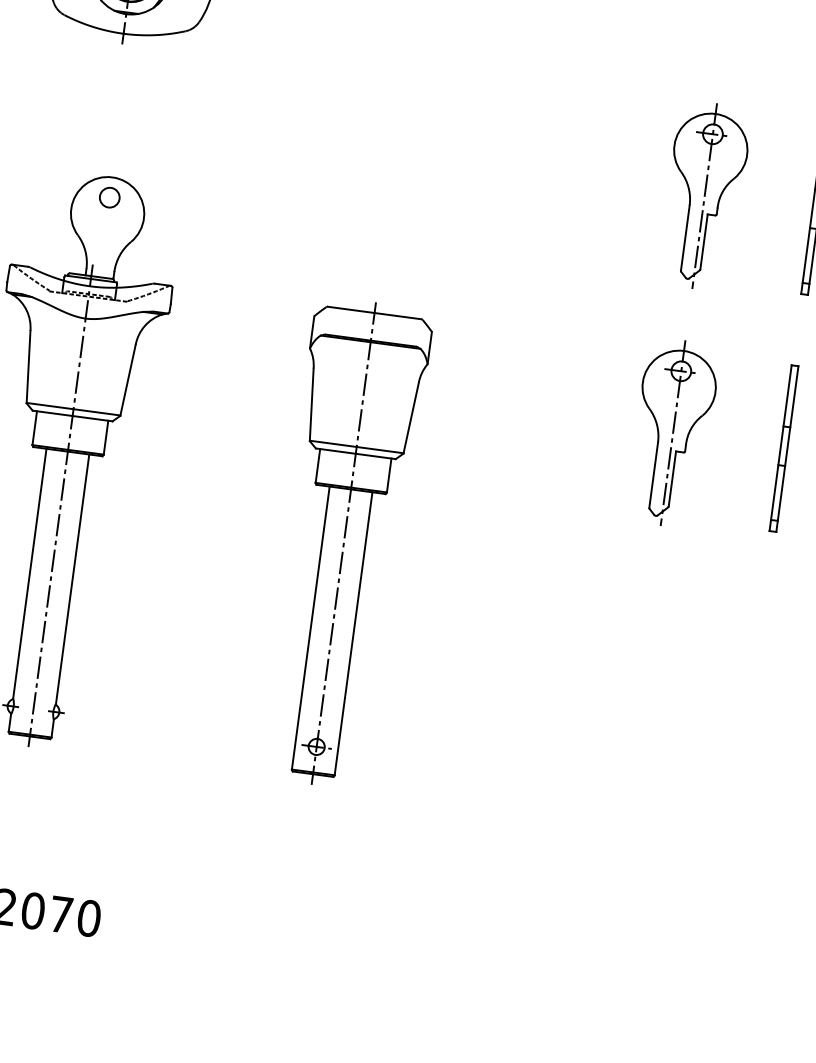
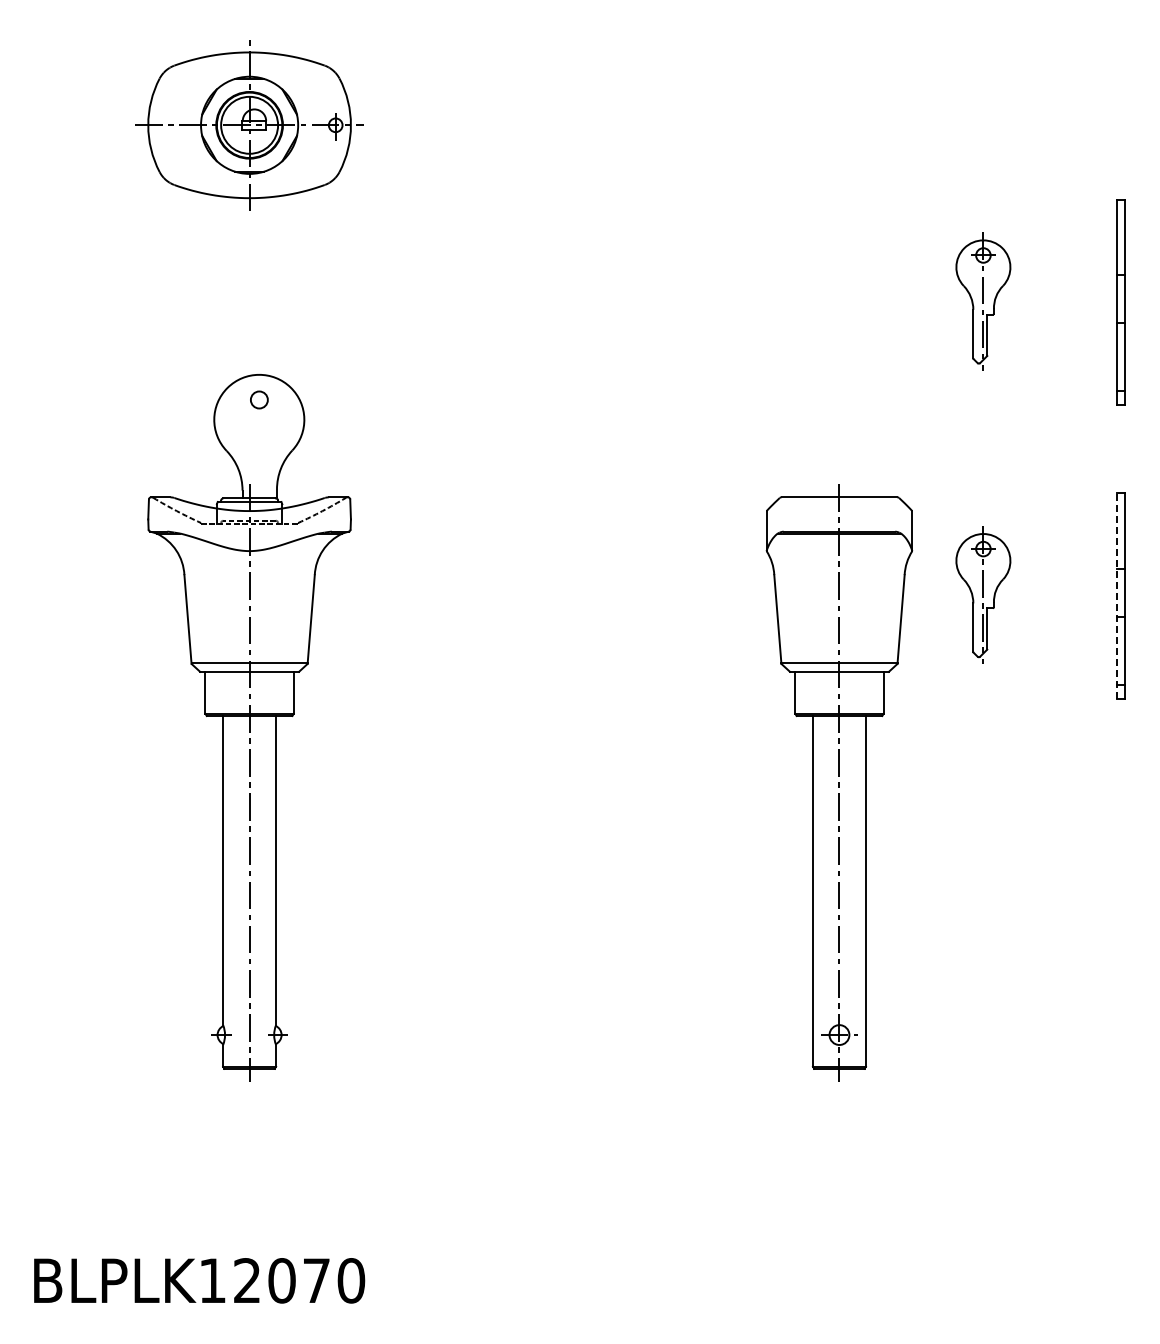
part: (704, 196) -> (983, 301), size x0.6
circle: (109, 197) -> (259, 399), size x0.7
part: (673, 432) -> (983, 594), size x0.6
line: (780, 448) -> (1116, 596), solid -> dashed
part: (343, 543) -> (839, 782), moved

